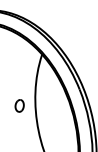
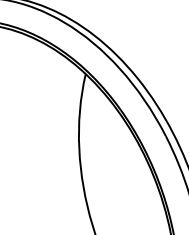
part: (19, 105) -> (50, 178), removed

